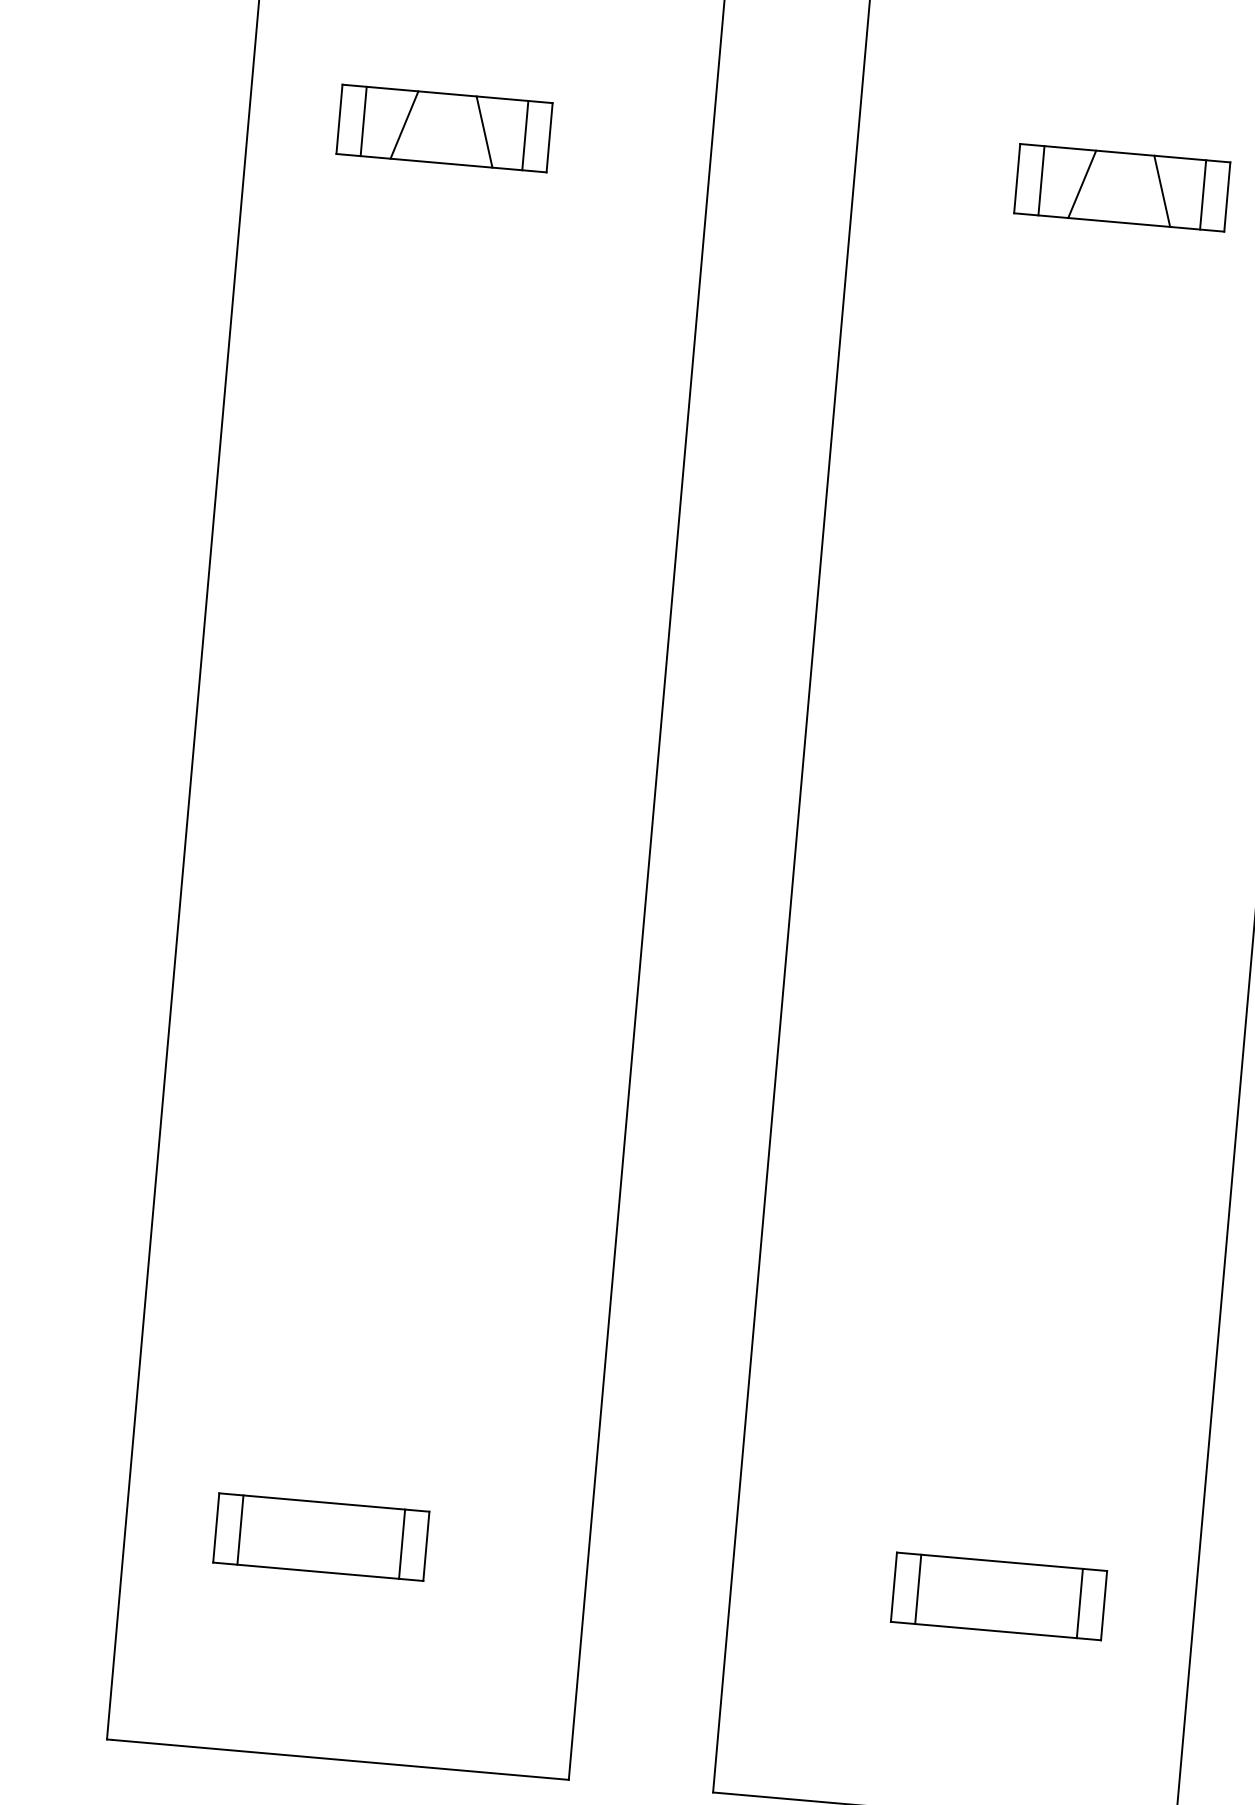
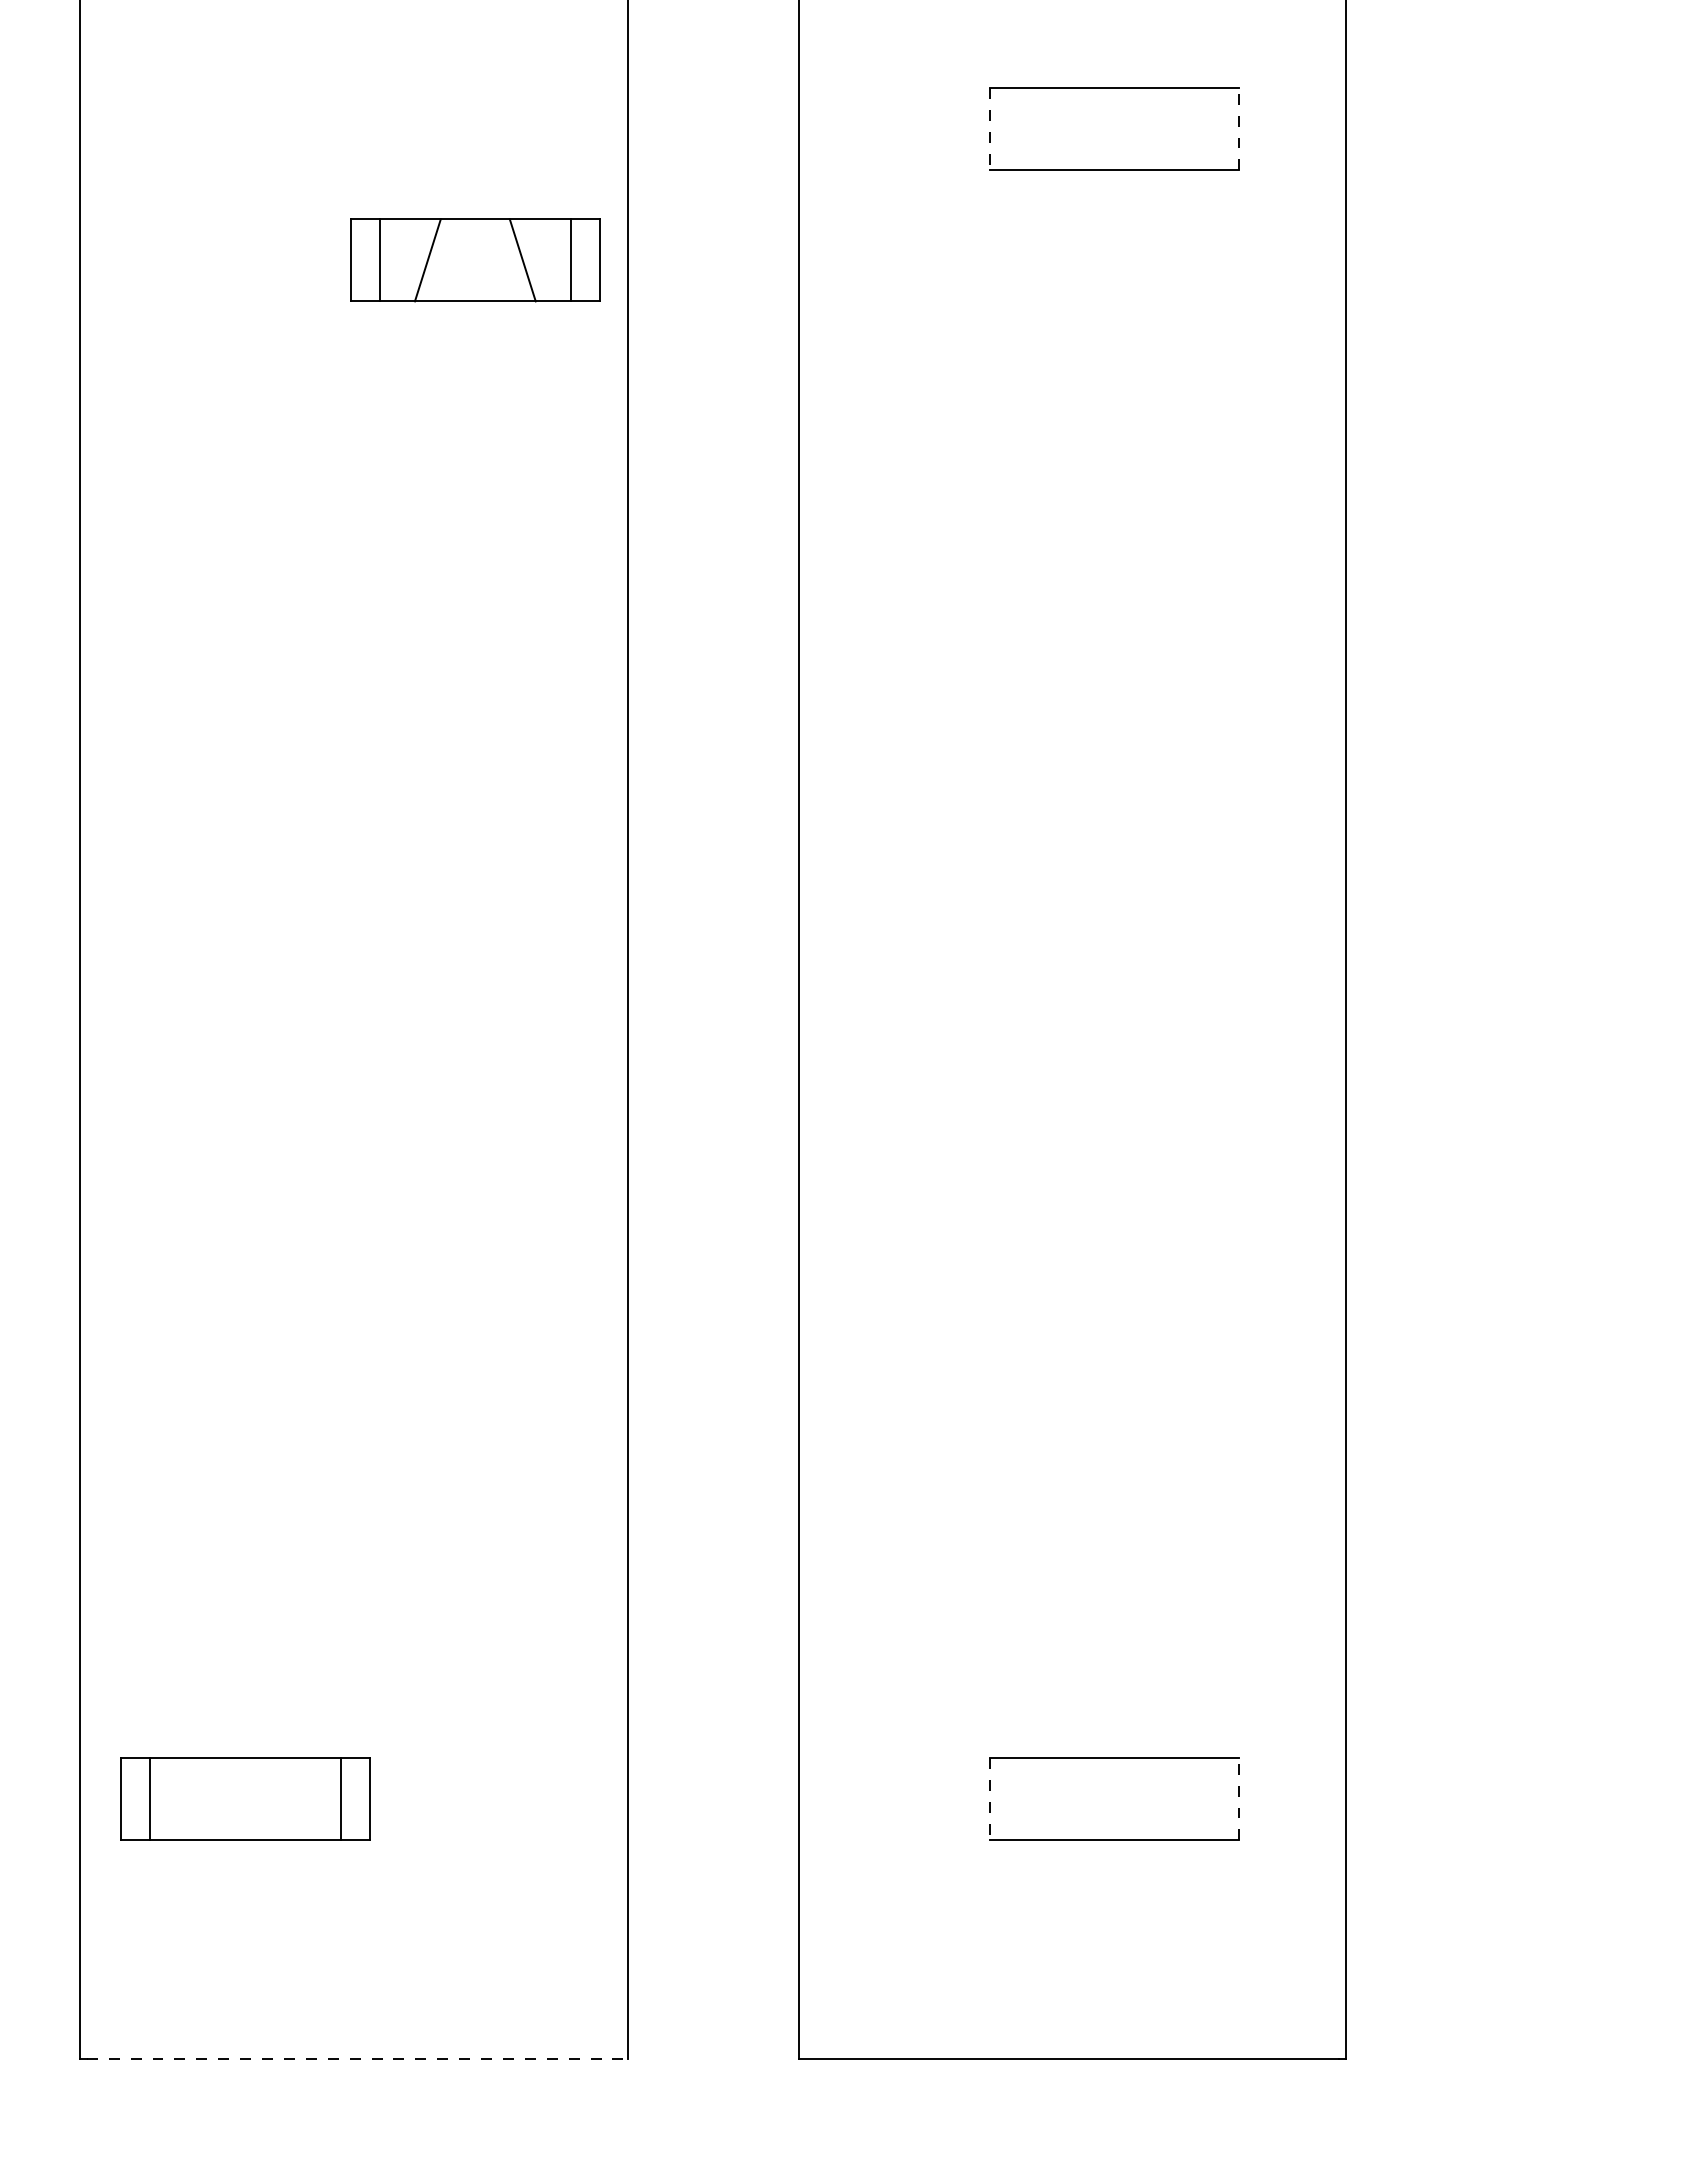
part: (444, 128) -> (475, 260), moved
line: (1017, 178) -> (990, 129), solid -> dashed
line: (1041, 180) -> (1019, 129), removed
line: (1082, 184) -> (1067, 129), removed
line: (1162, 191) -> (1162, 129), removed
line: (1202, 195) -> (1210, 129), removed
line: (1227, 196) -> (1239, 128), solid -> dashed
part: (321, 1536) -> (245, 1798), moved
line: (894, 1587) -> (990, 1799), solid -> dashed
line: (918, 1589) -> (1019, 1799), removed
line: (1079, 1603) -> (1210, 1799), removed
line: (1104, 1604) -> (1239, 1798), solid -> dashed
line: (341, 1760) -> (357, 2059), solid -> dashed

